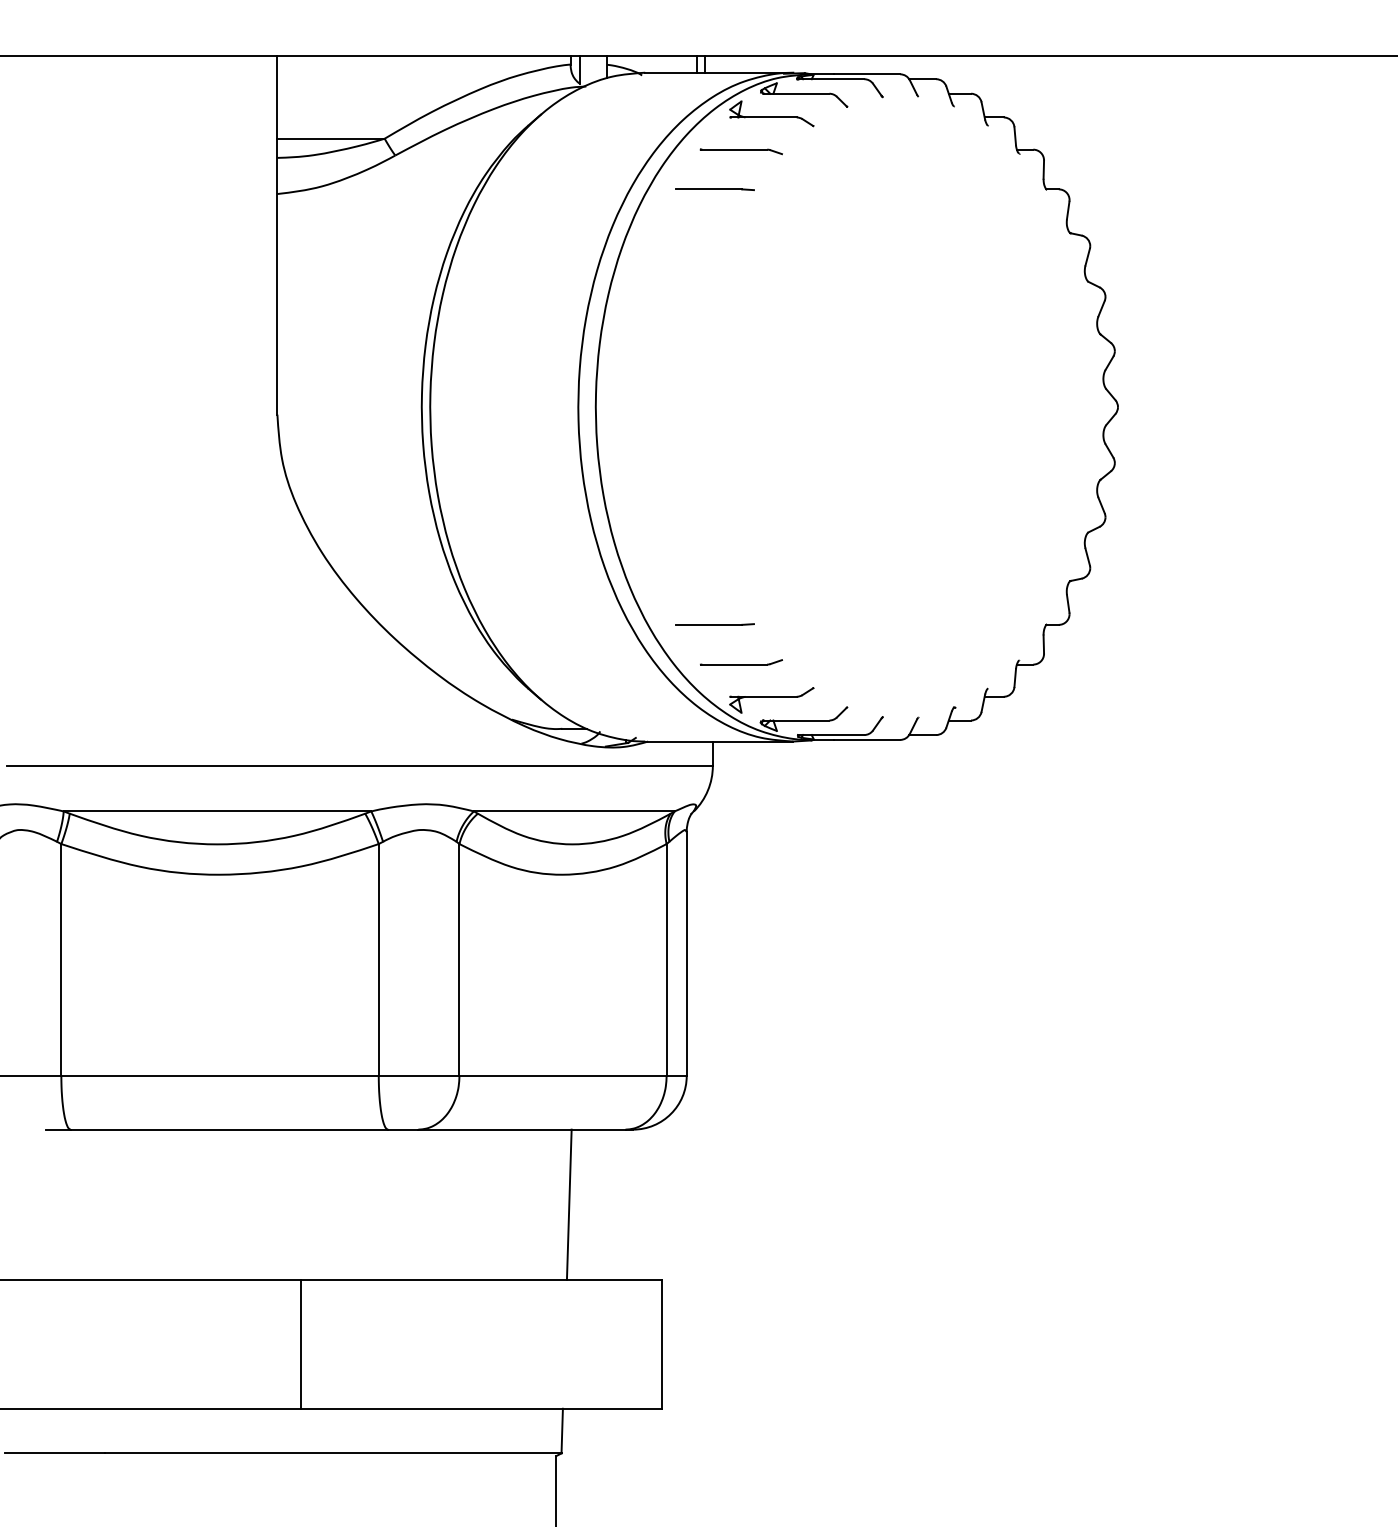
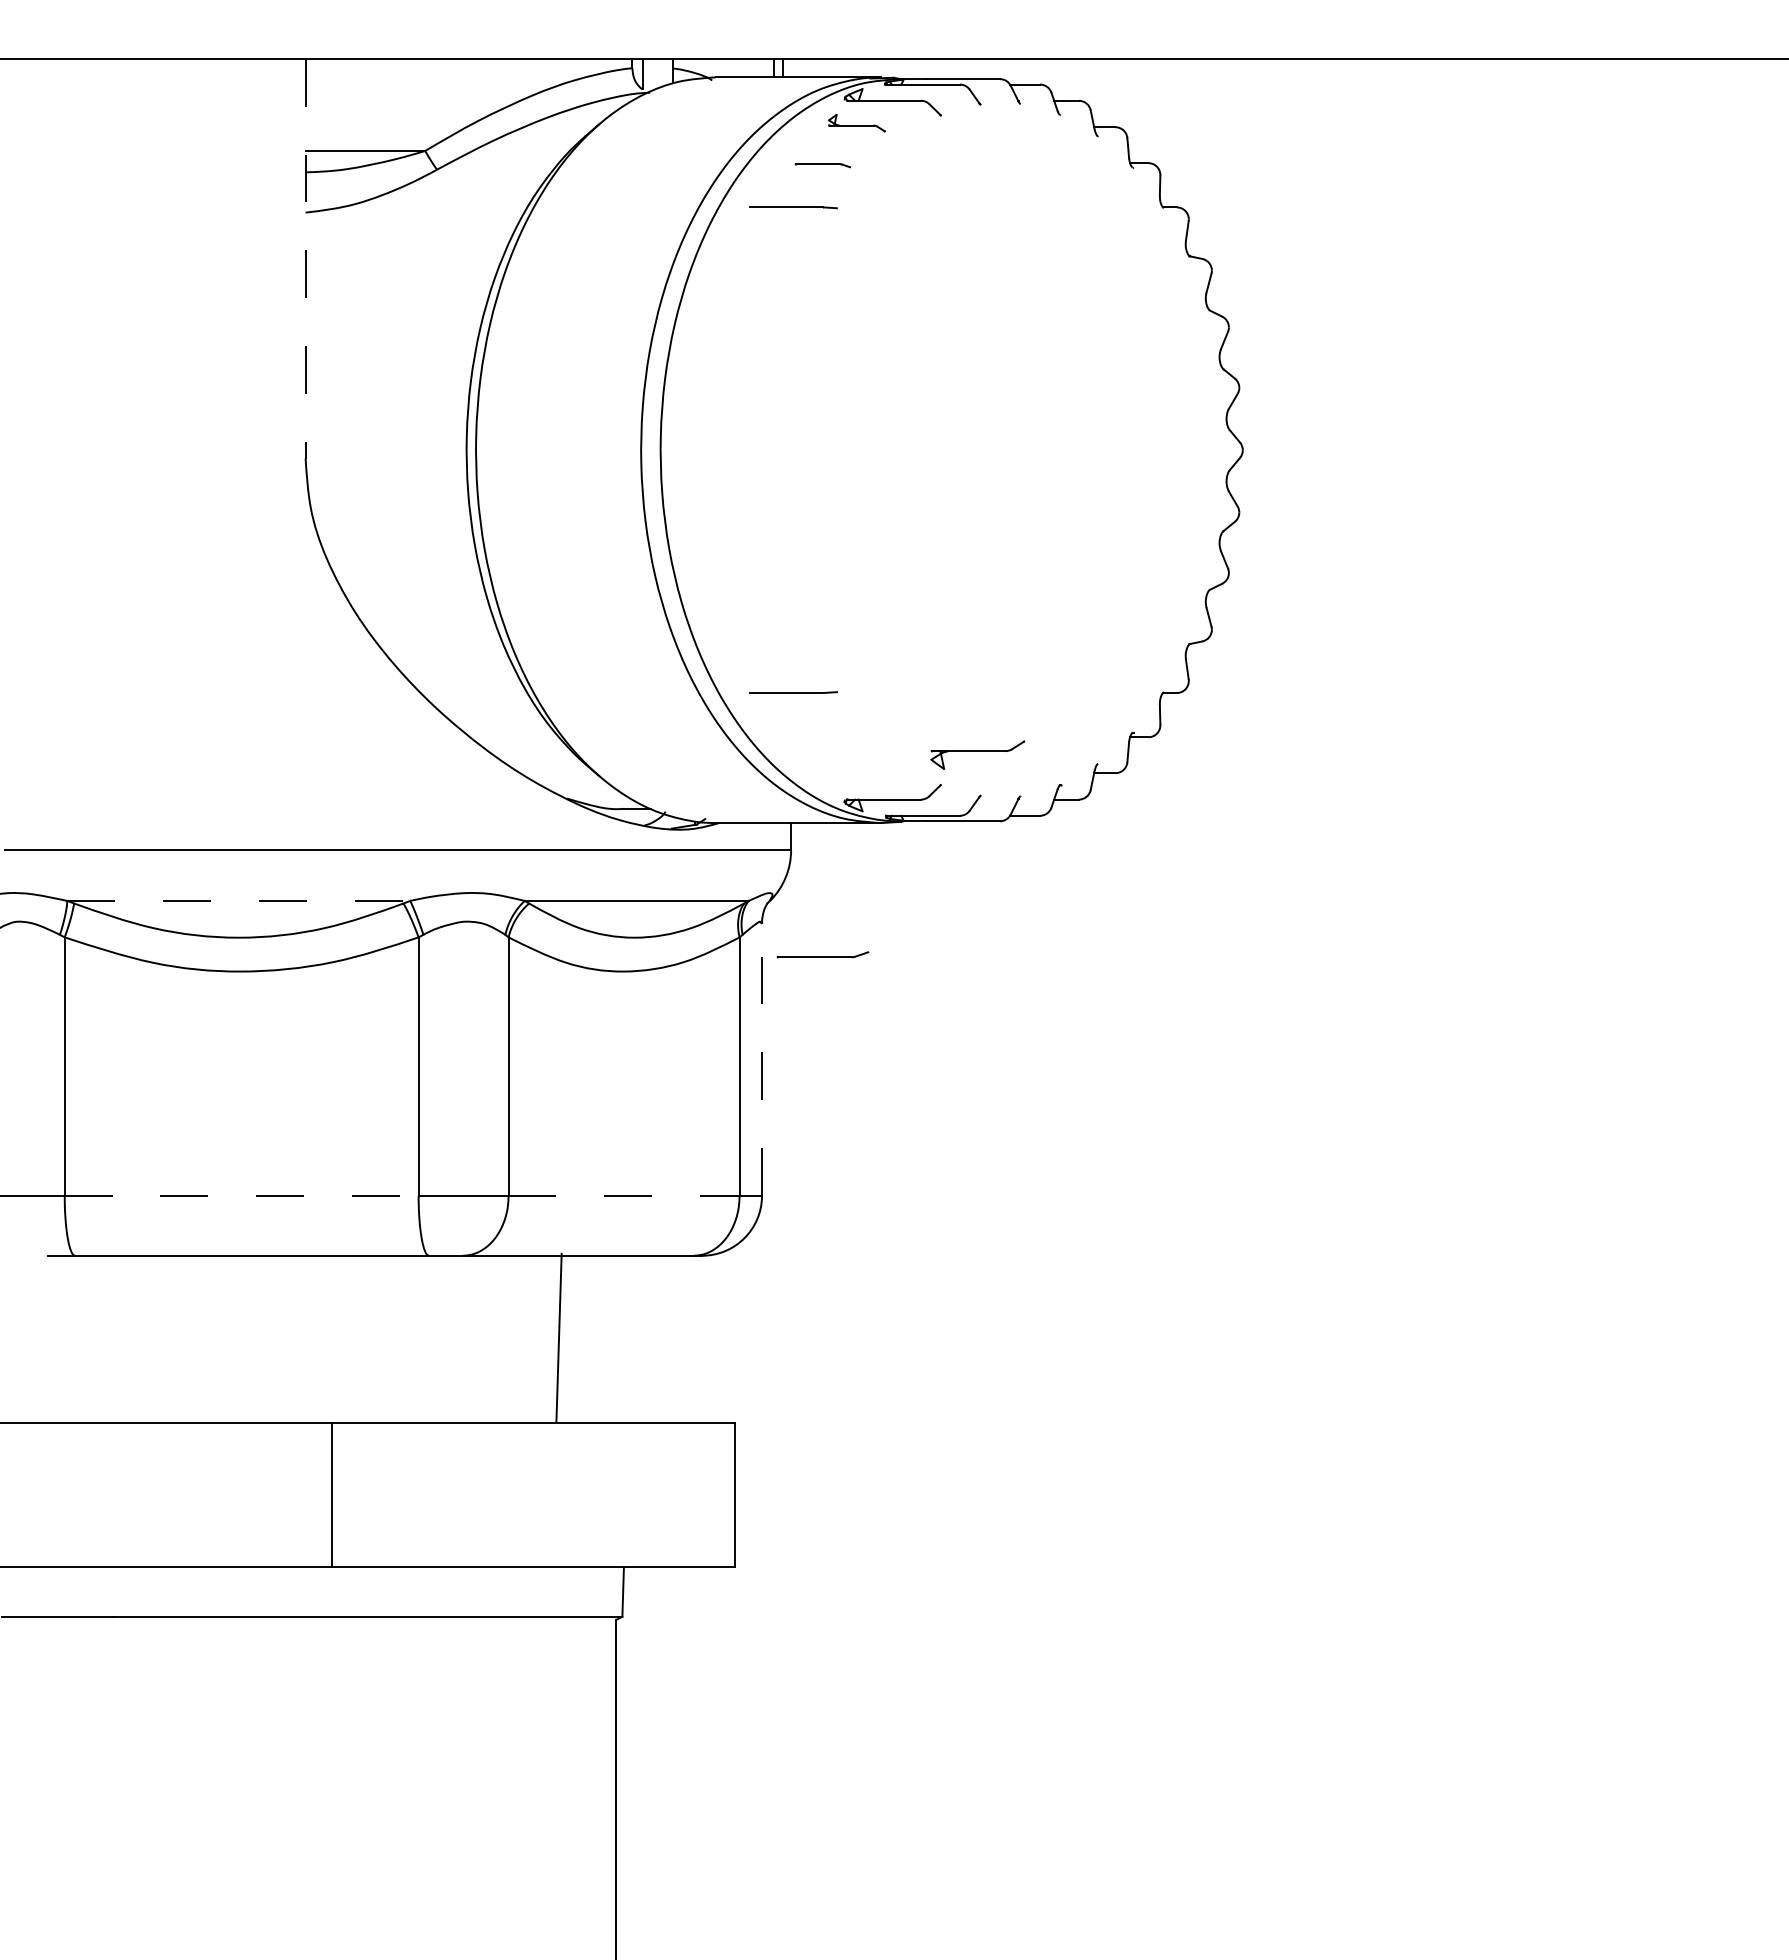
part: (771, 113) -> (856, 122), size x0.6
part: (741, 151) -> (822, 165), size x0.6
line: (277, 235) -> (305, 258), solid -> dashed
part: (741, 662) -> (822, 954), moved
part: (771, 699) -> (977, 754), moved
line: (218, 810) -> (239, 900), solid -> dashed
line: (687, 953) -> (762, 1059), solid -> dashed
line: (219, 1075) -> (241, 1195), solid -> dashed
line: (563, 1075) -> (624, 1195), solid -> dashed
line: (568, 1204) -> (558, 1337), moved

